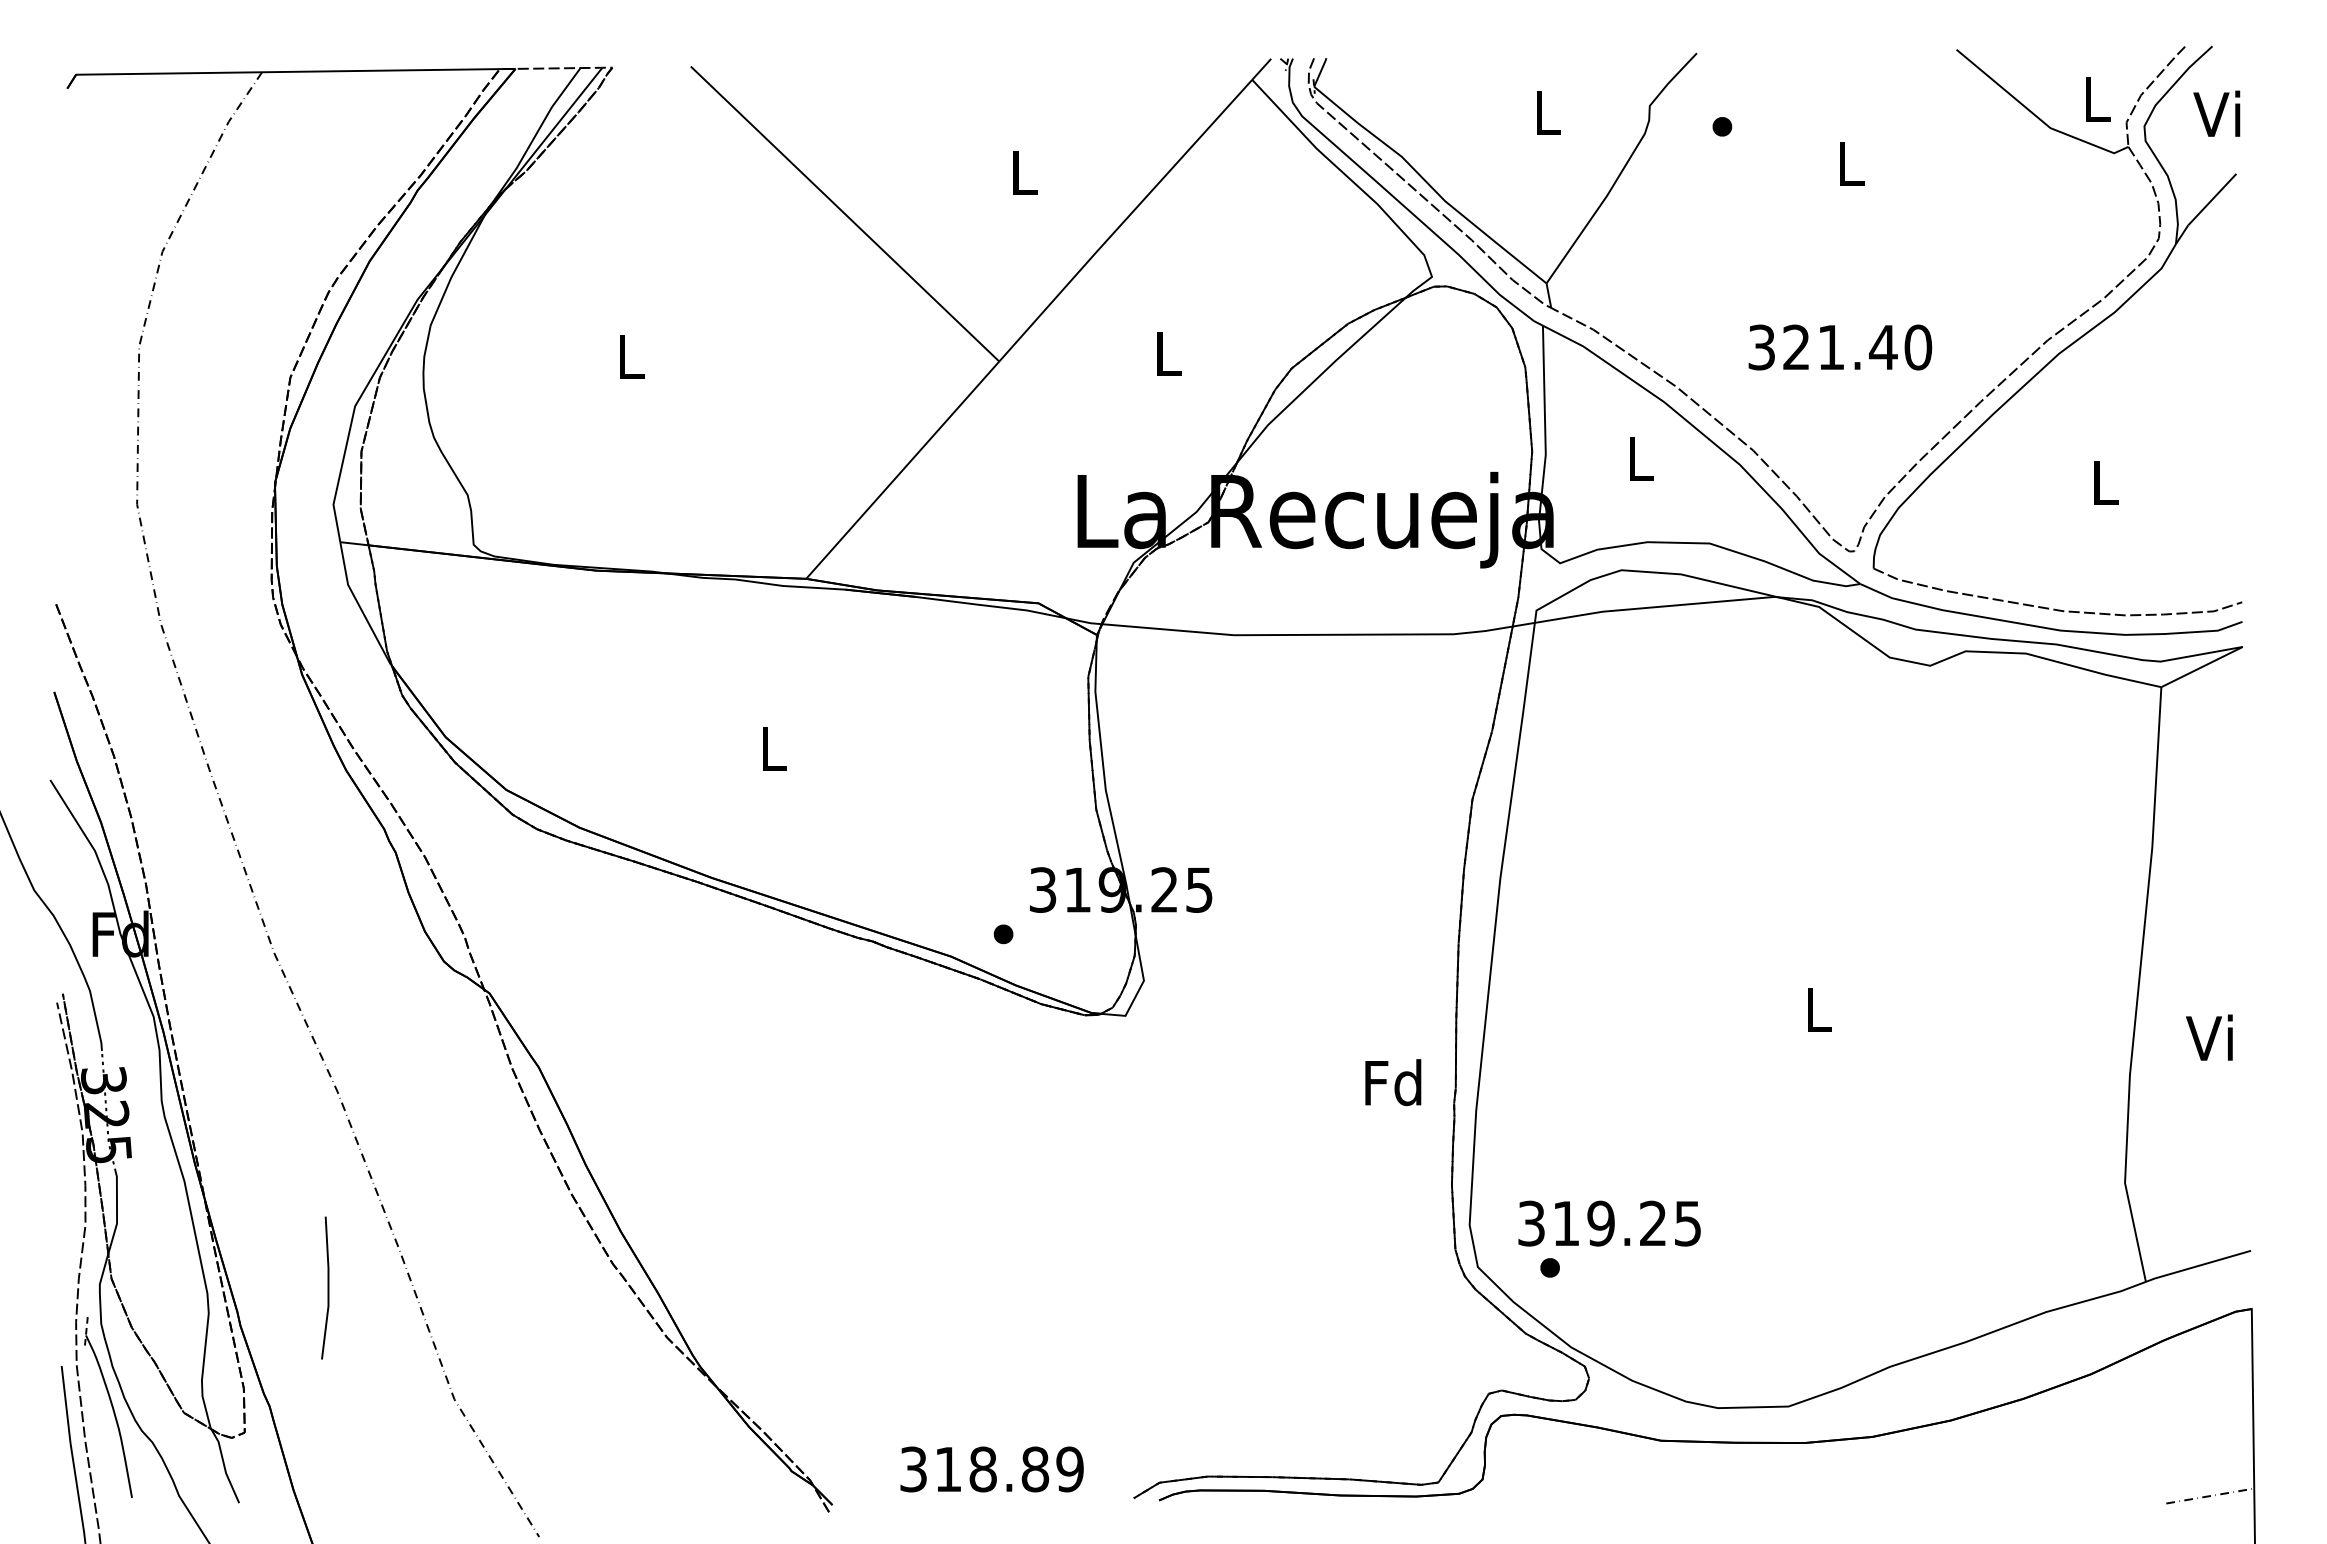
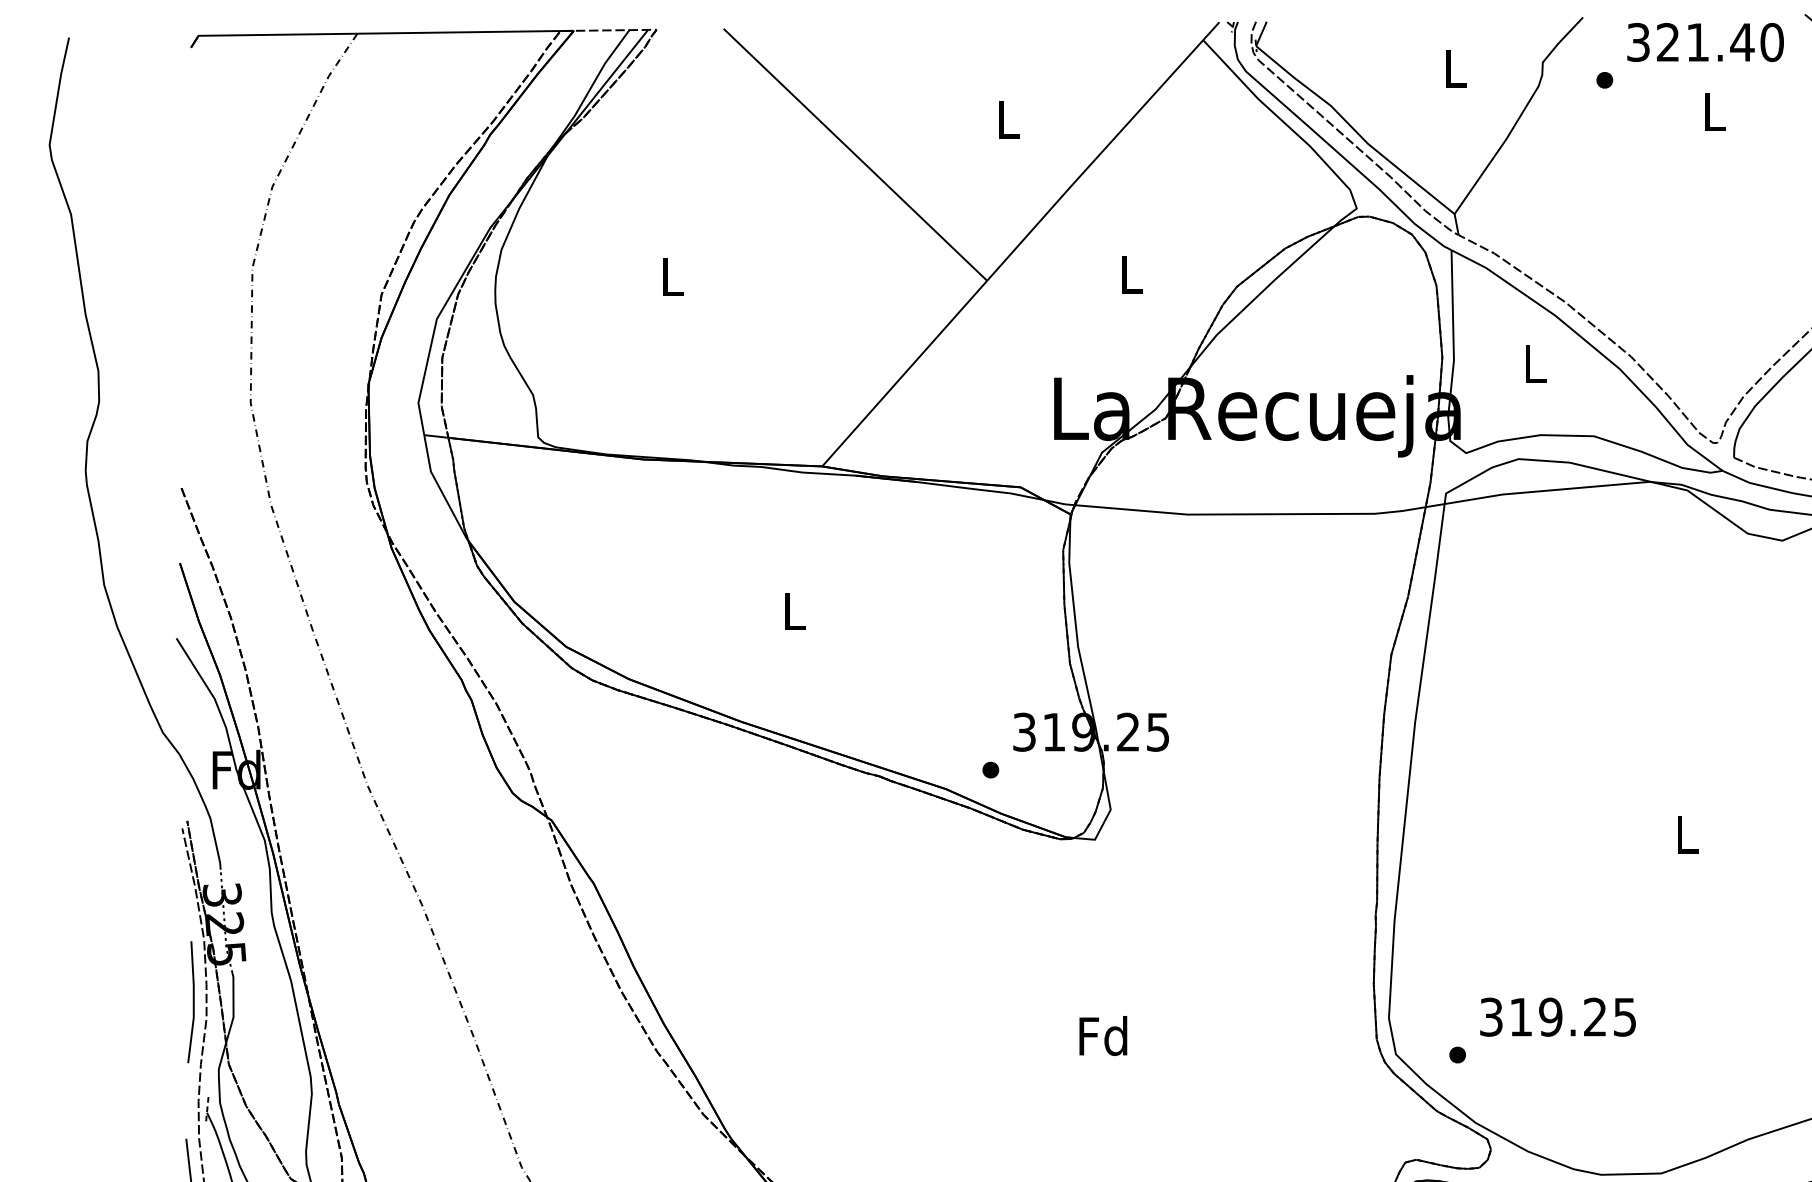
text: (1840, 347) -> (1705, 42), moved
text: (1393, 1082) -> (1103, 1035), moved
text: (1609, 1223) -> (1557, 1017), moved
line: (327, 1287) -> (192, 1001), moved

